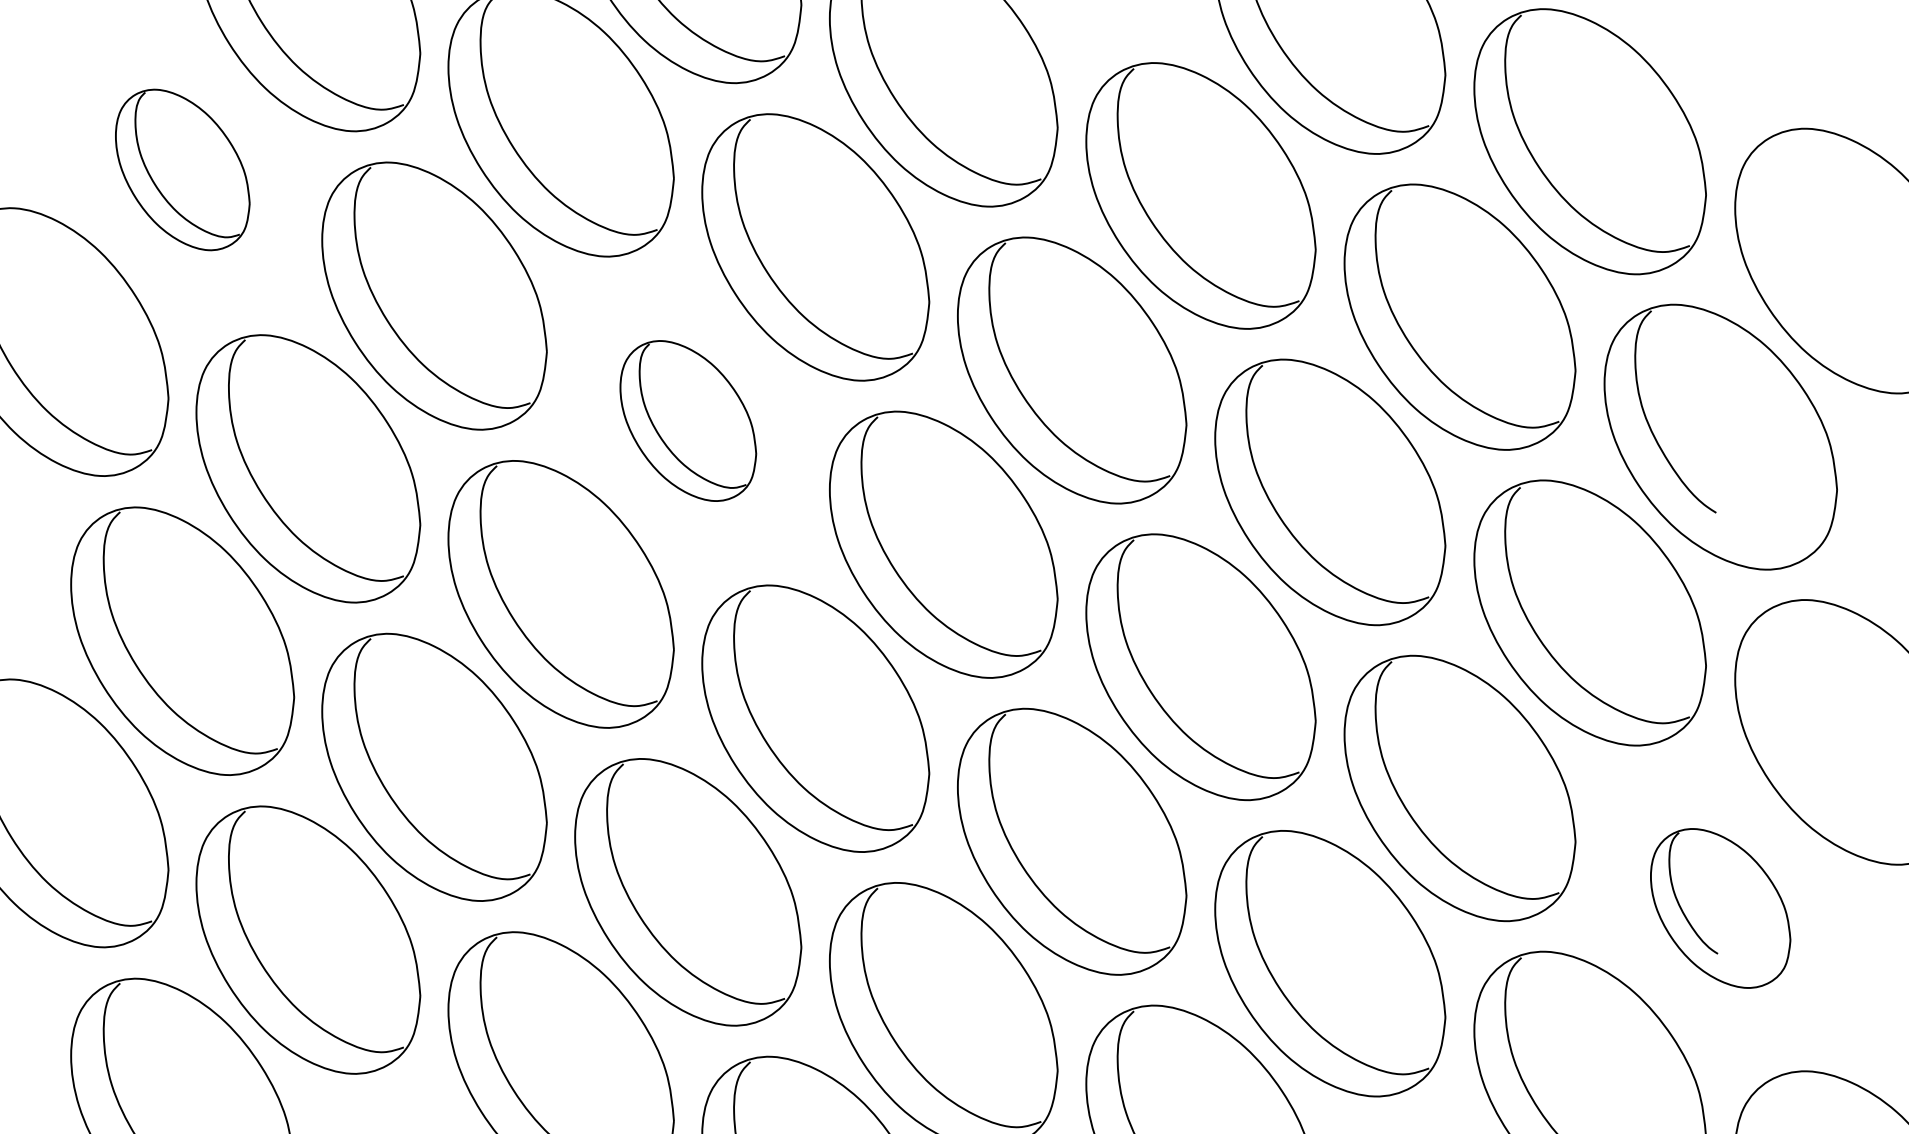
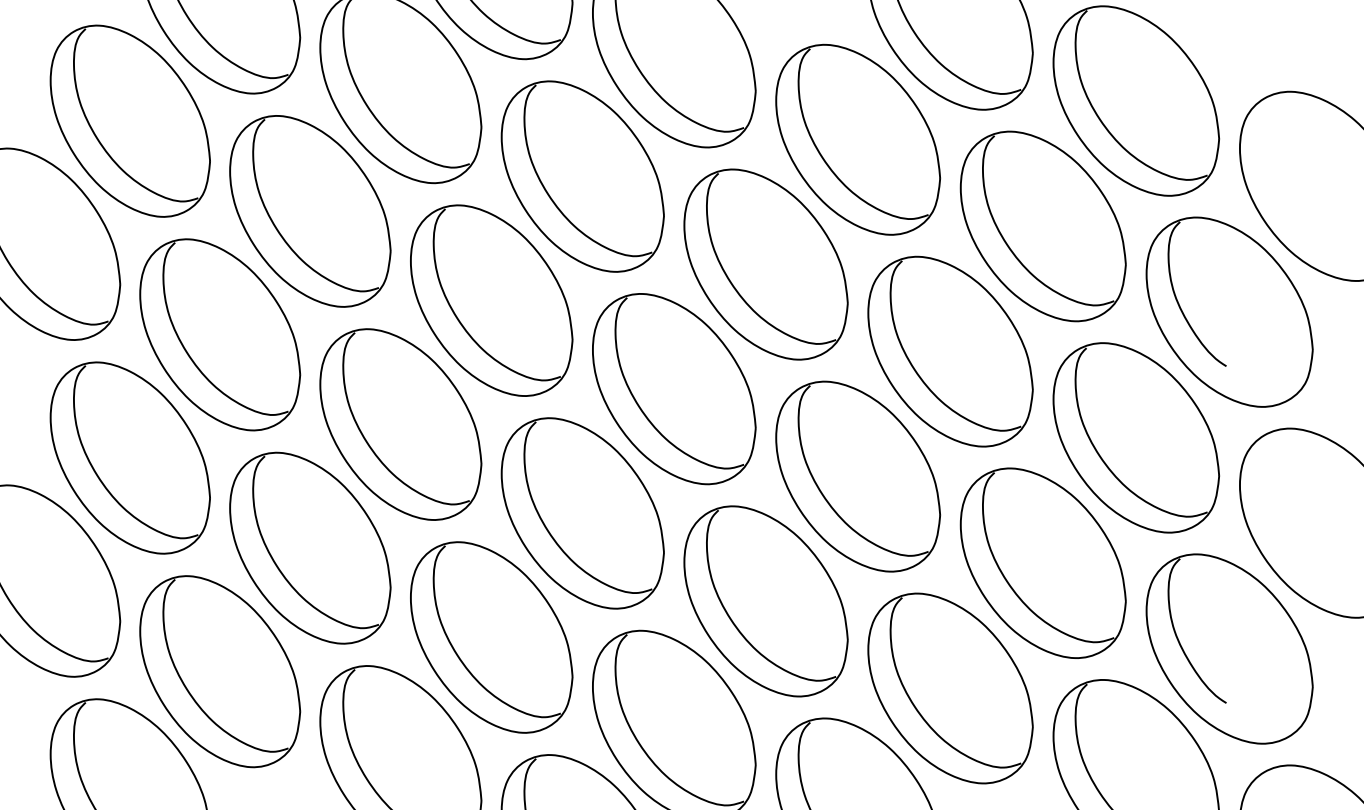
part: (182, 169) -> (130, 120), size x1.67
part: (688, 420) -> (491, 300), size x1.67
part: (1720, 908) -> (1229, 649), size x1.67

